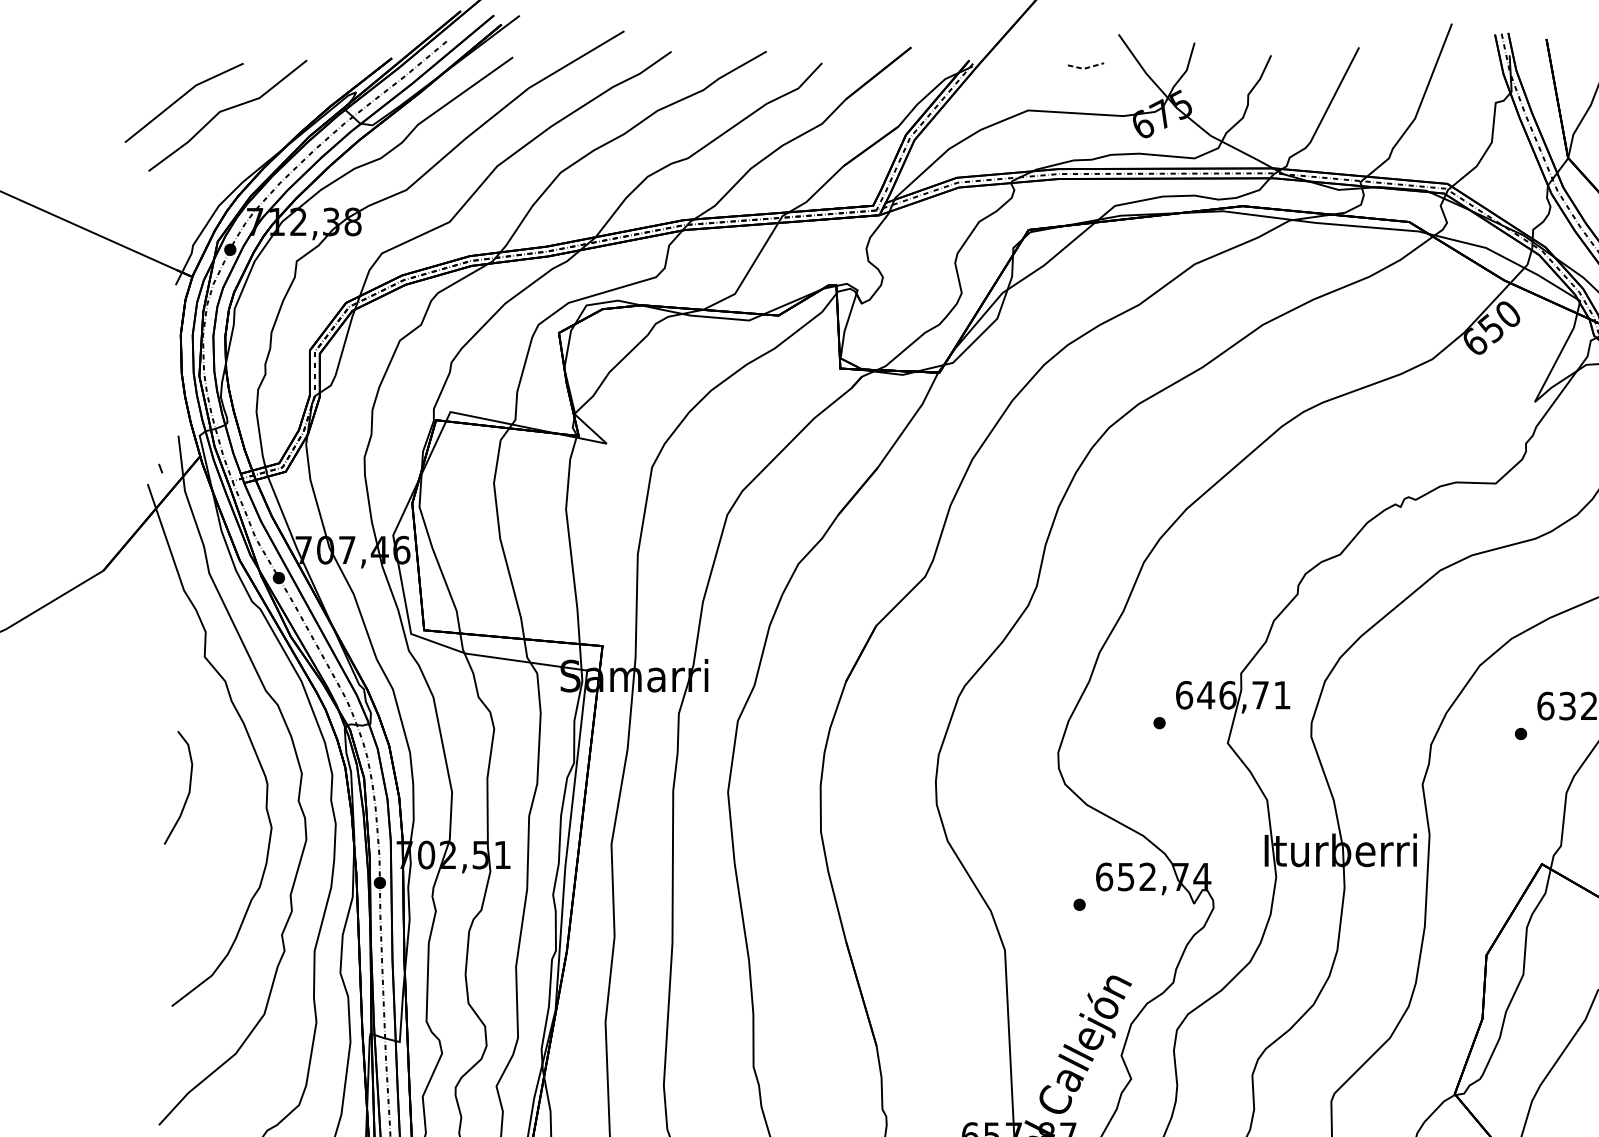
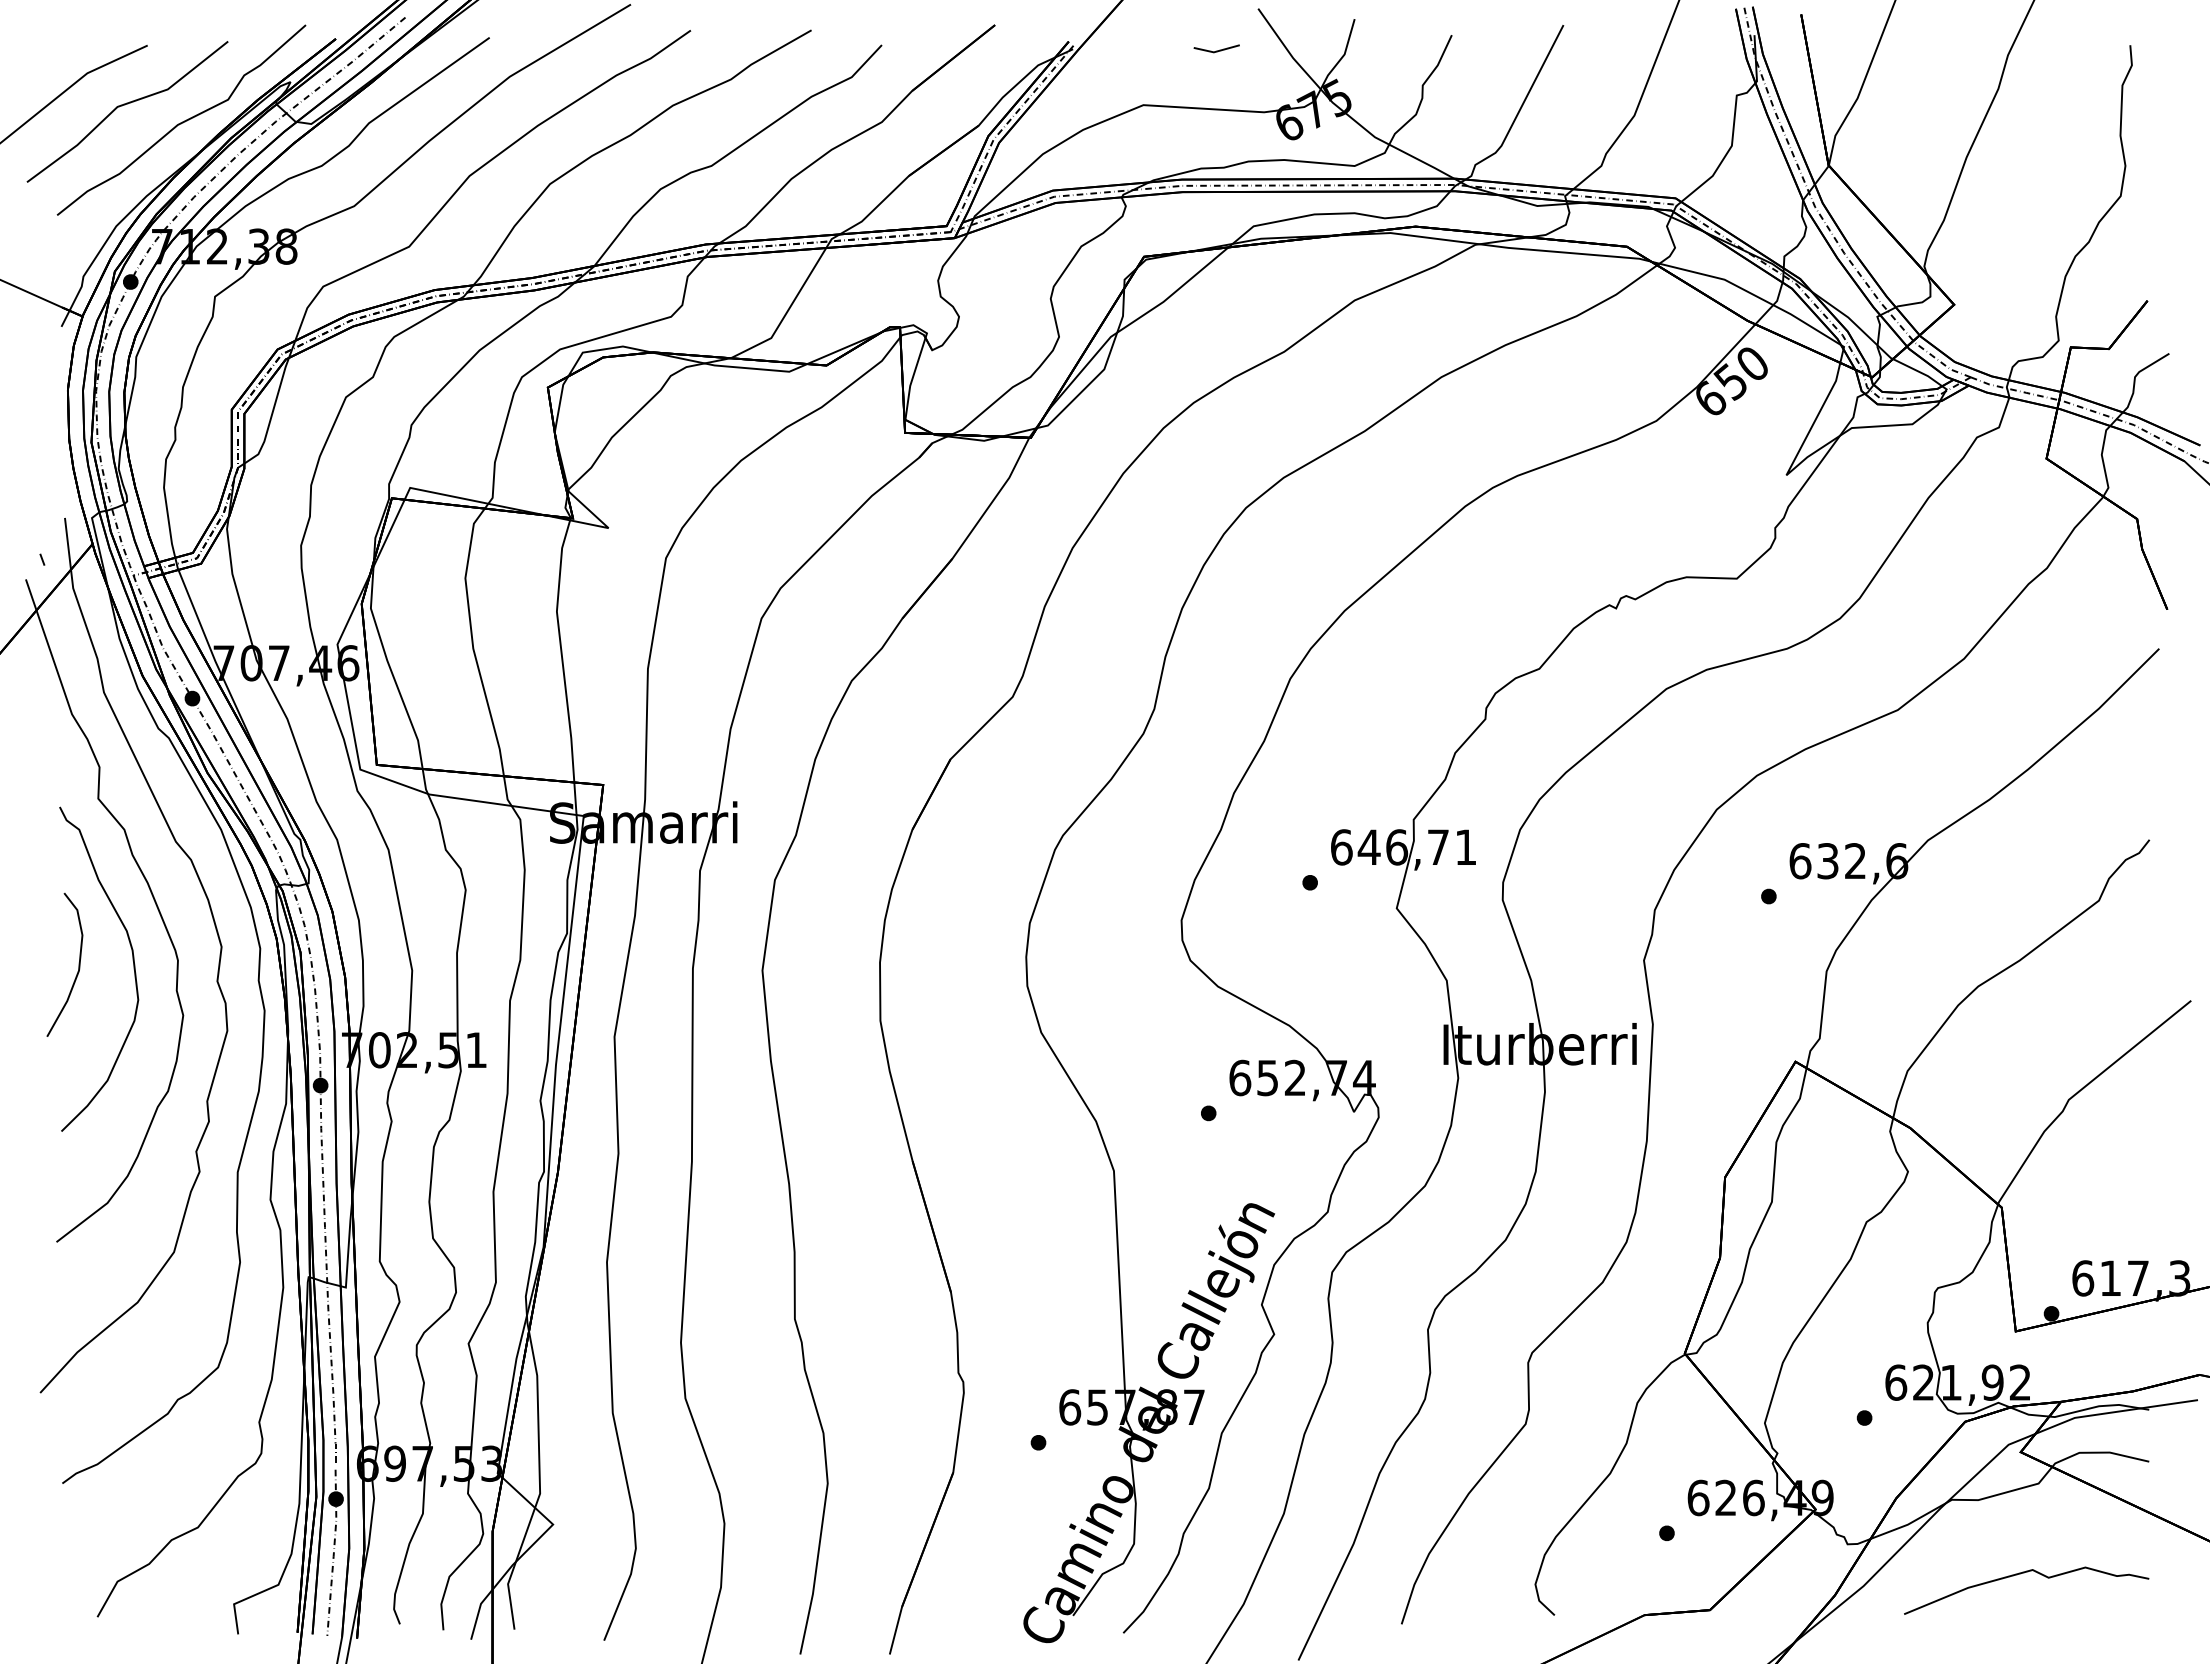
line: (1085, 68) -> (1216, 51), dashed -> solid
curve: (271, 123) -> (182, 121), added
curve: (231, 784) -> (132, 960), added

